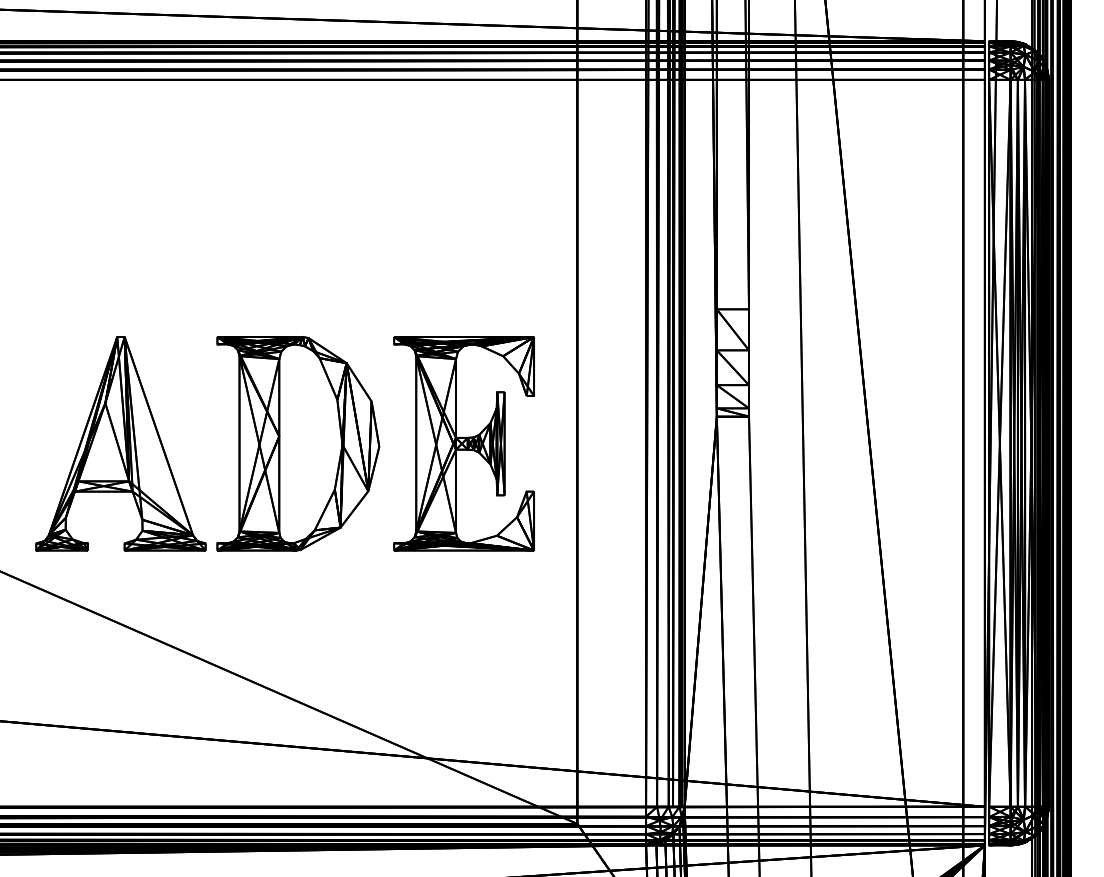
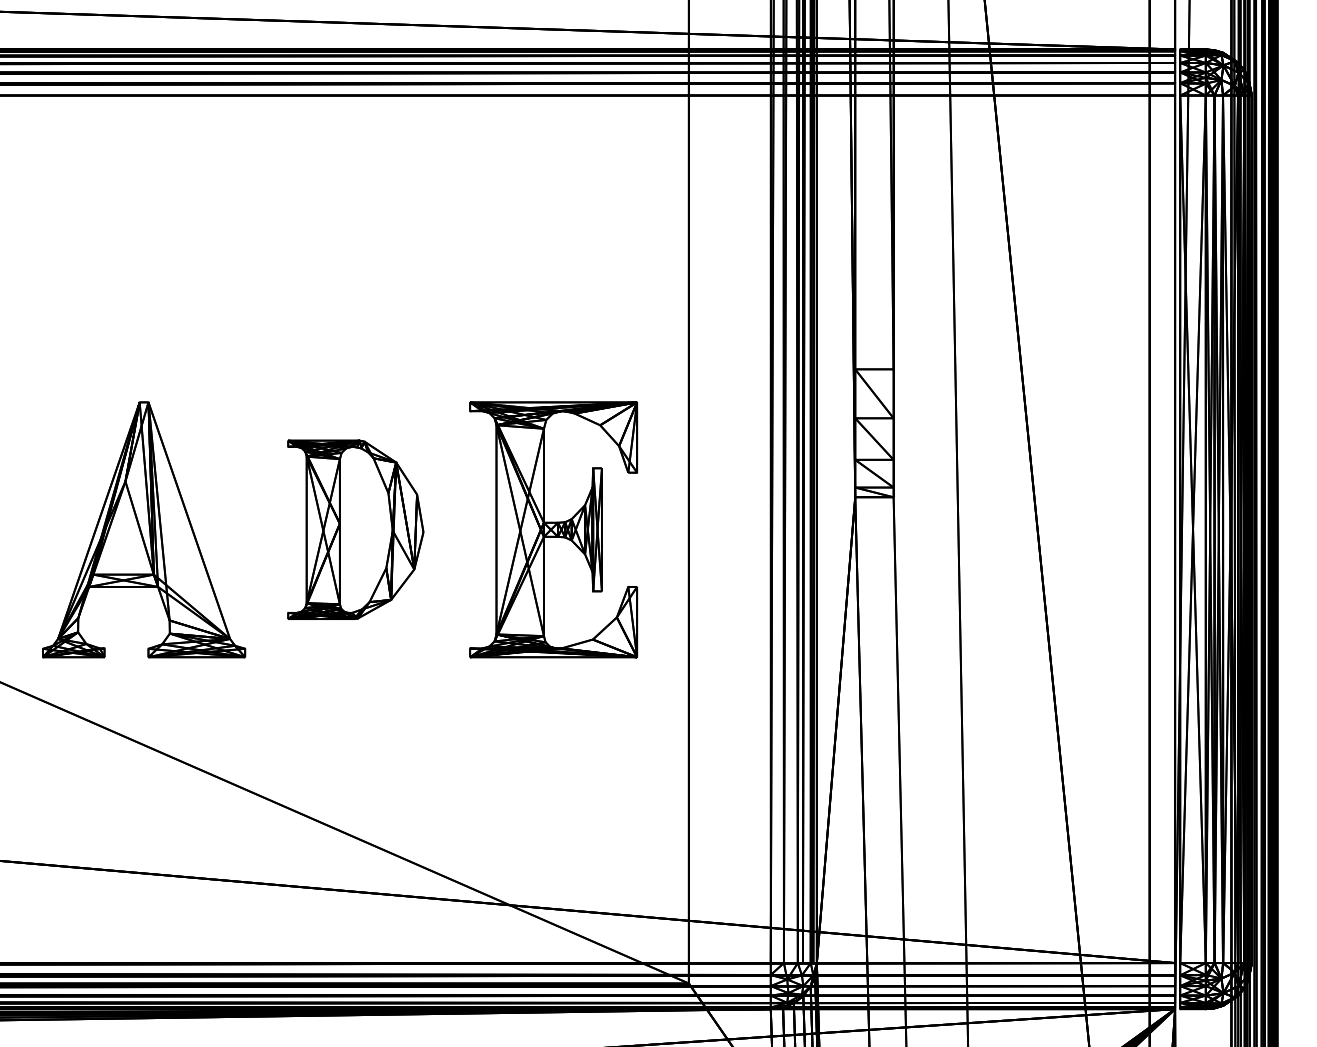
part: (298, 443) -> (355, 529), size x0.7

